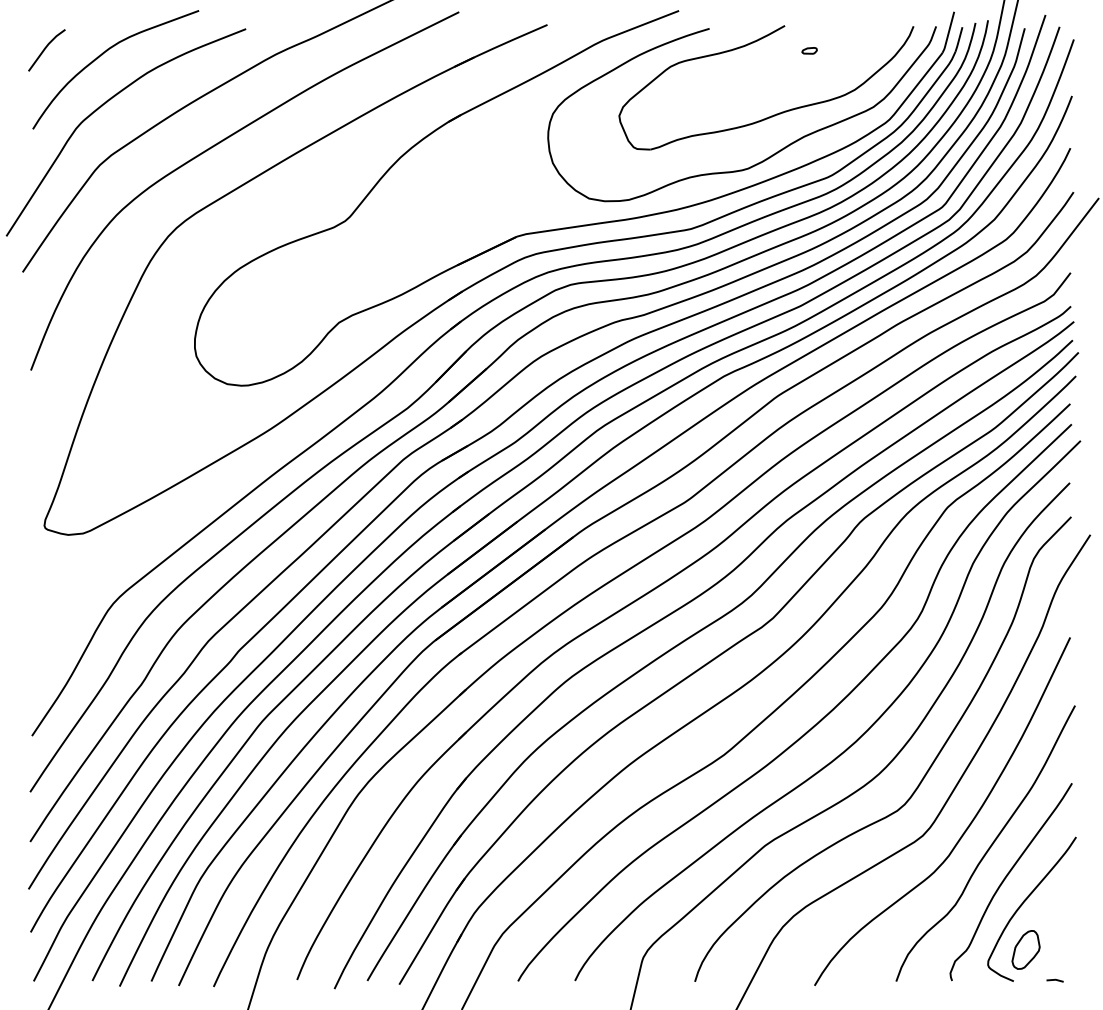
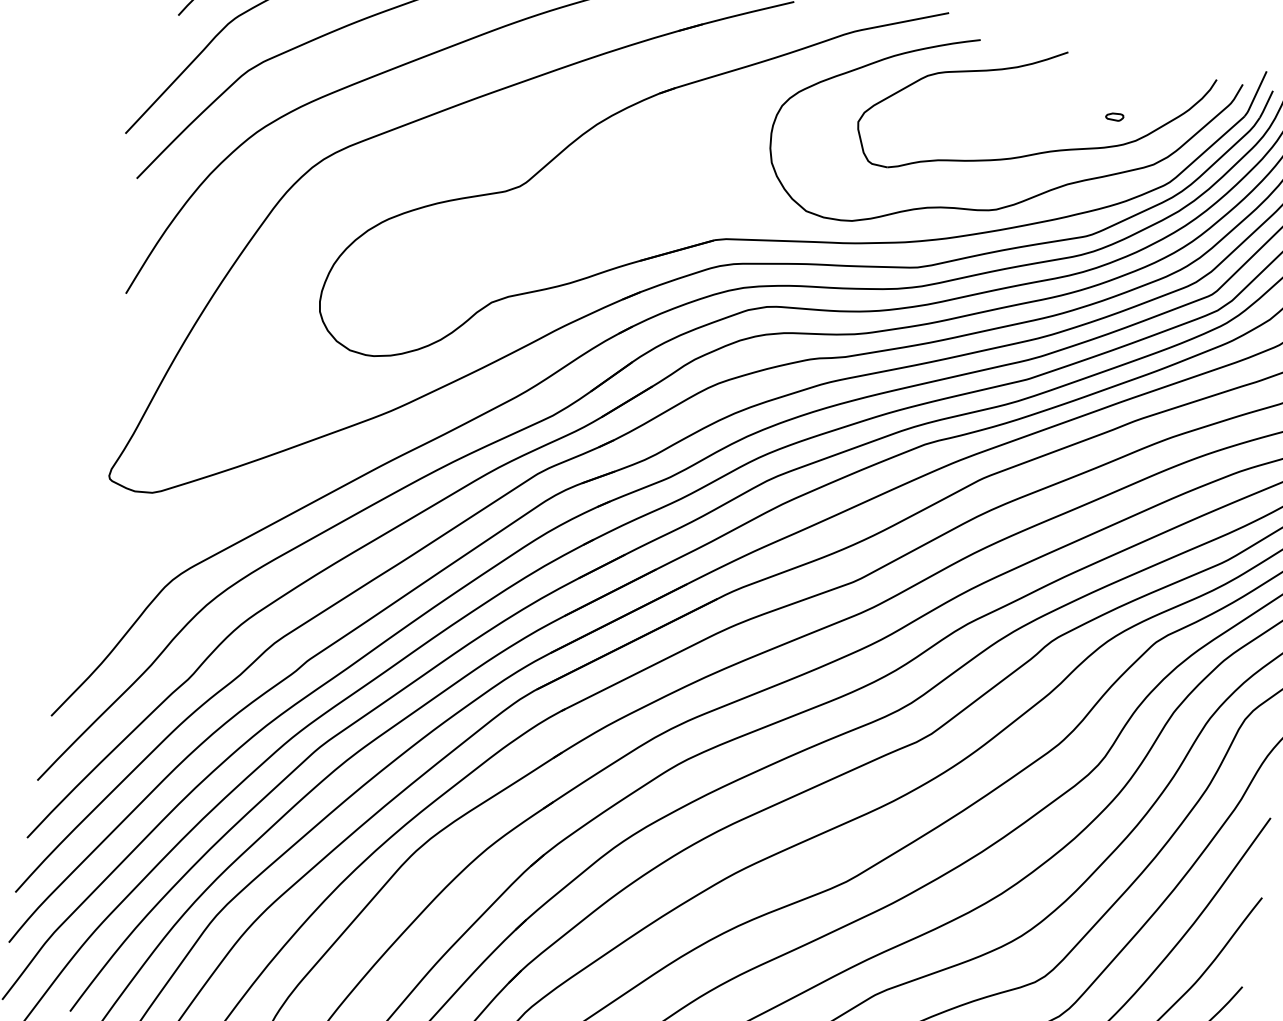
part: (809, 50) -> (1114, 116), moved

